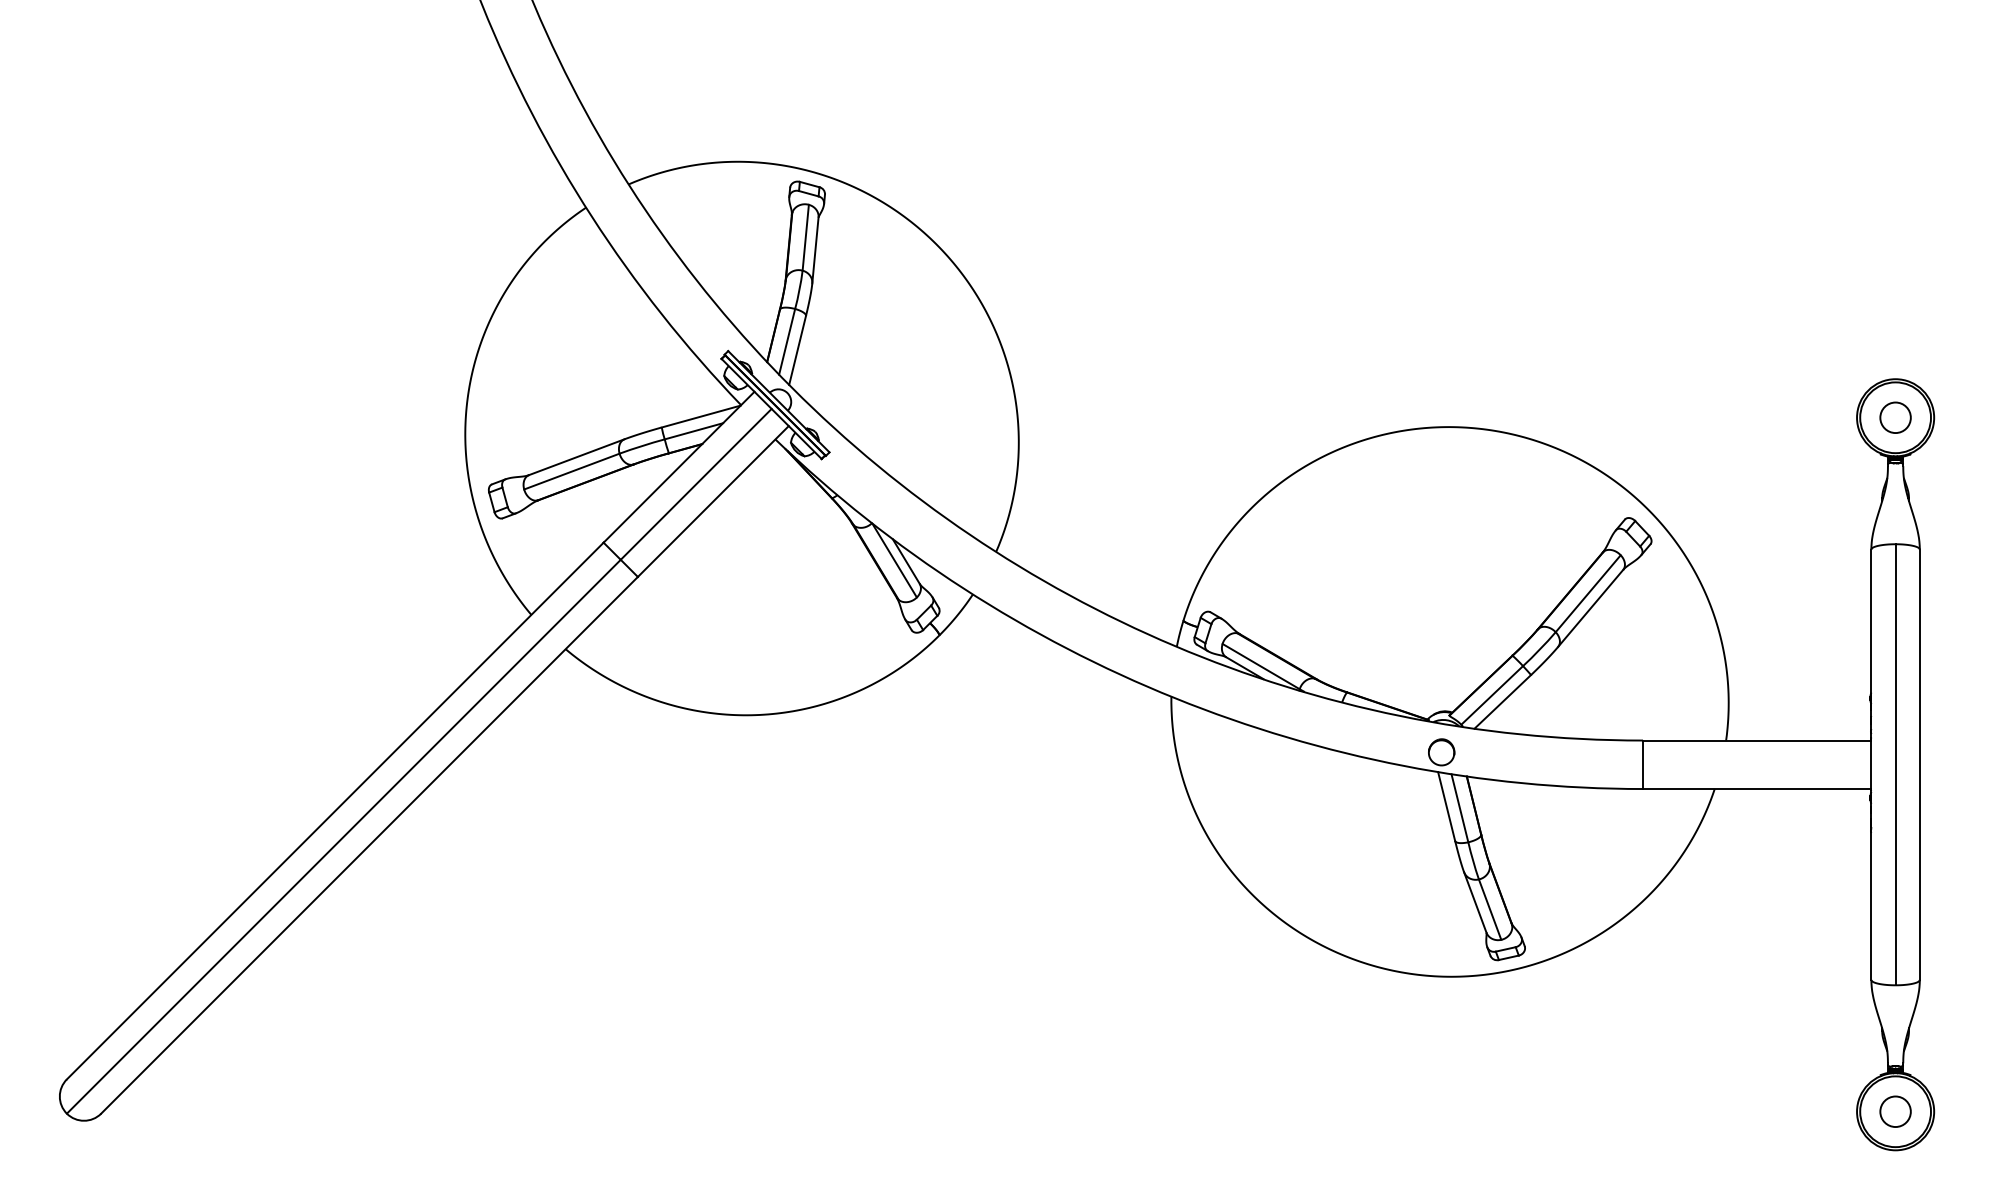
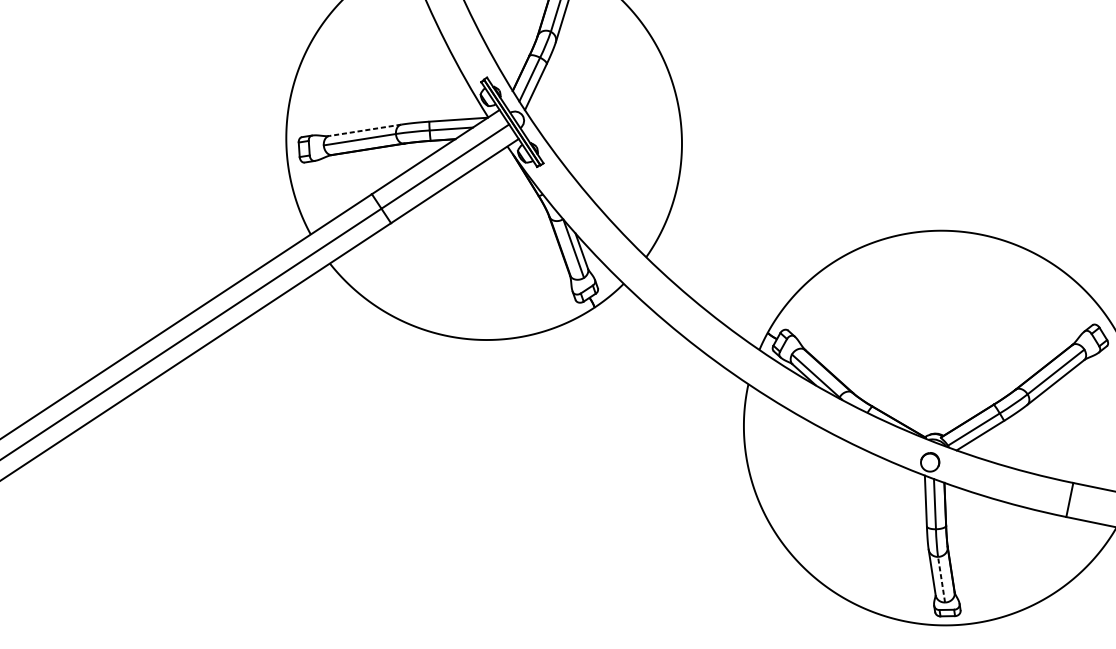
line: (576, 457) -> (365, 130), solid -> dashed
line: (1489, 909) -> (941, 579), solid -> dashed

